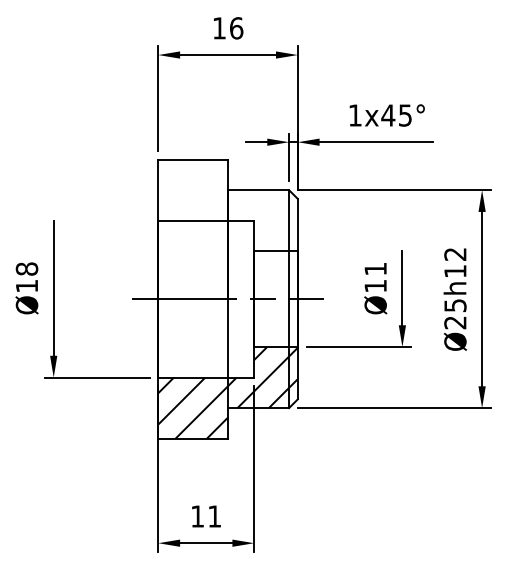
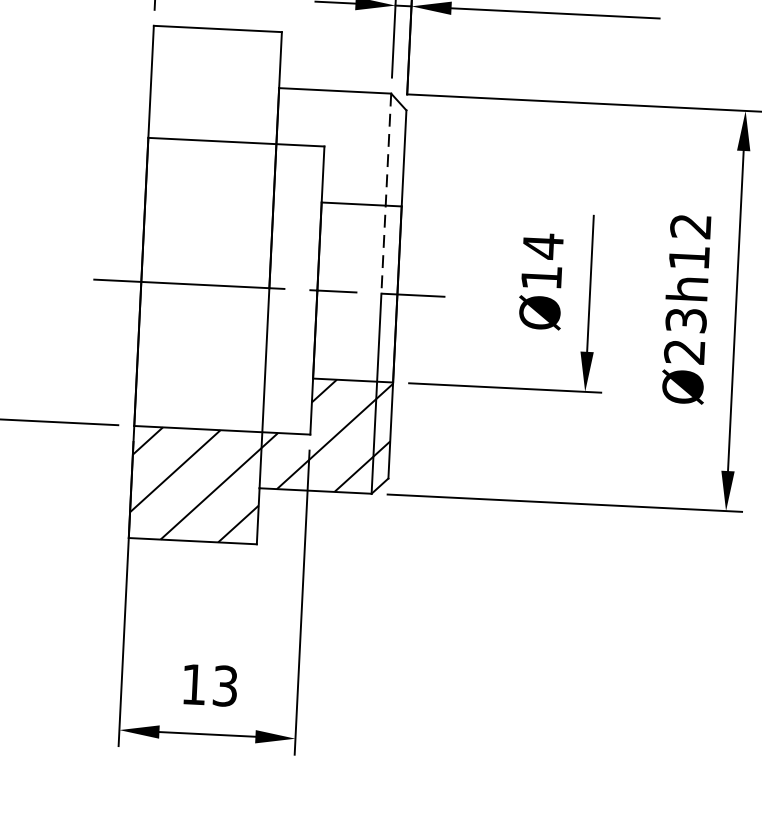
line: (289, 245) -> (386, 195), solid -> dashed
text: (375, 269) -> (542, 247), Ø11 -> Ø14
text: (454, 305) -> (684, 320), Ø25h12 -> Ø23h12
text: (214, 516) -> (224, 686), 11 -> 13

